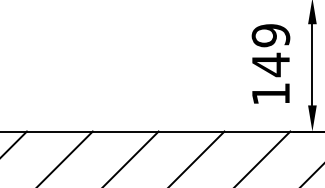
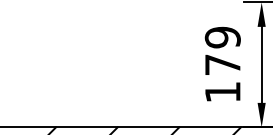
text: (270, 64) -> (222, 64), 149 -> 179

